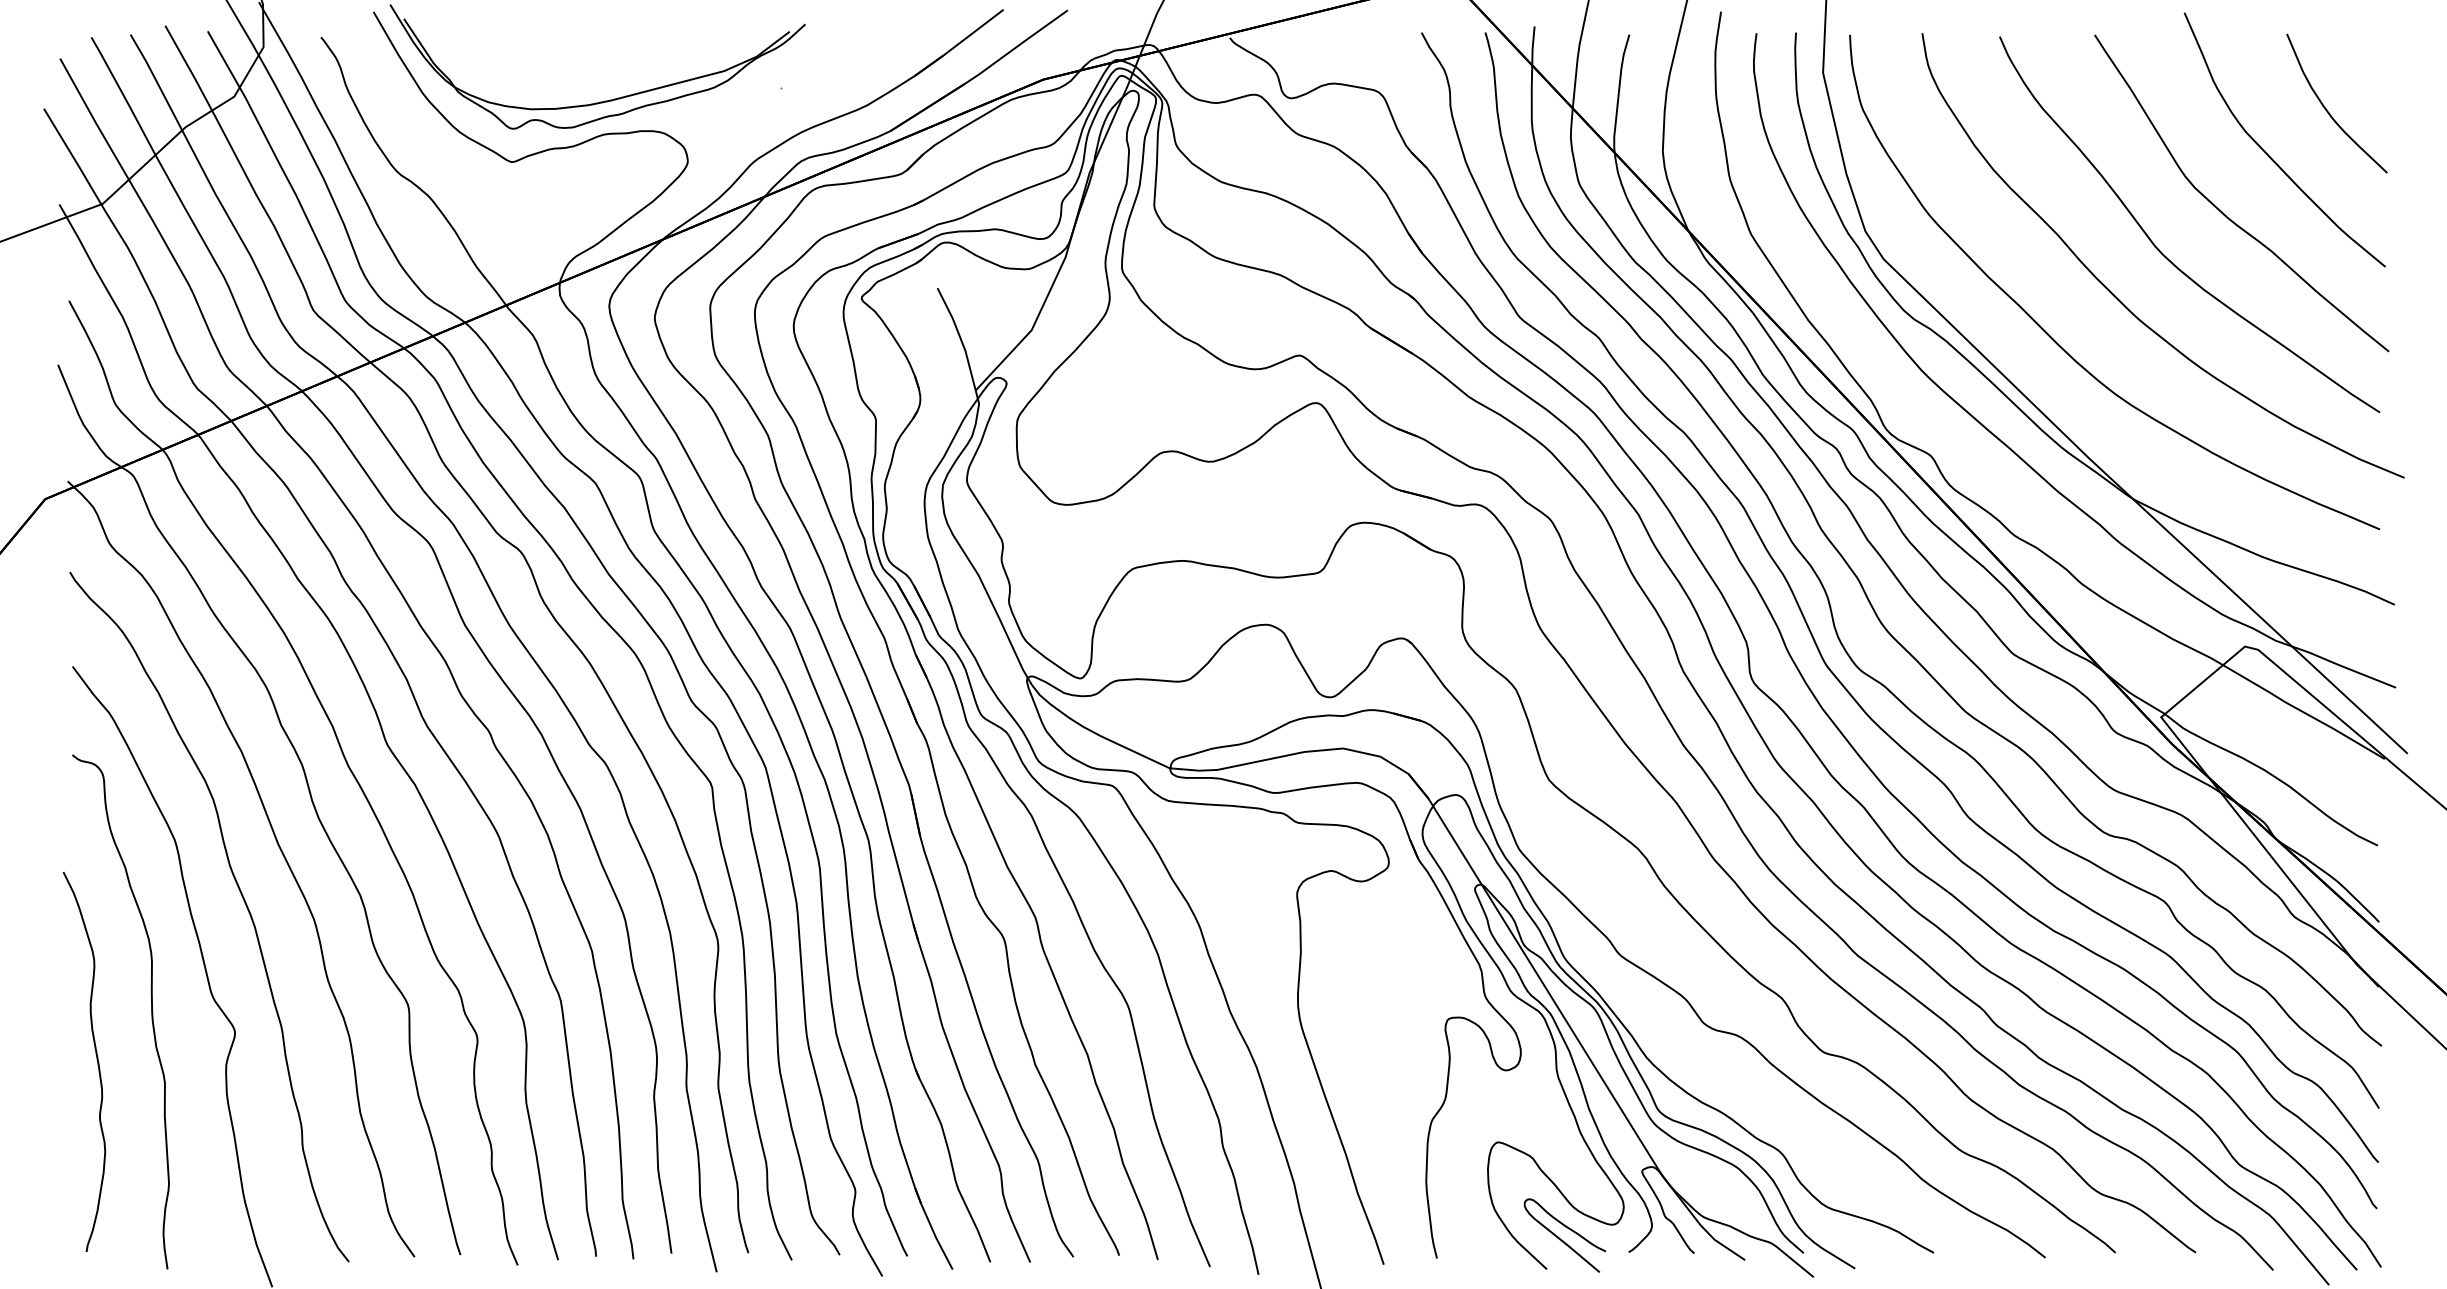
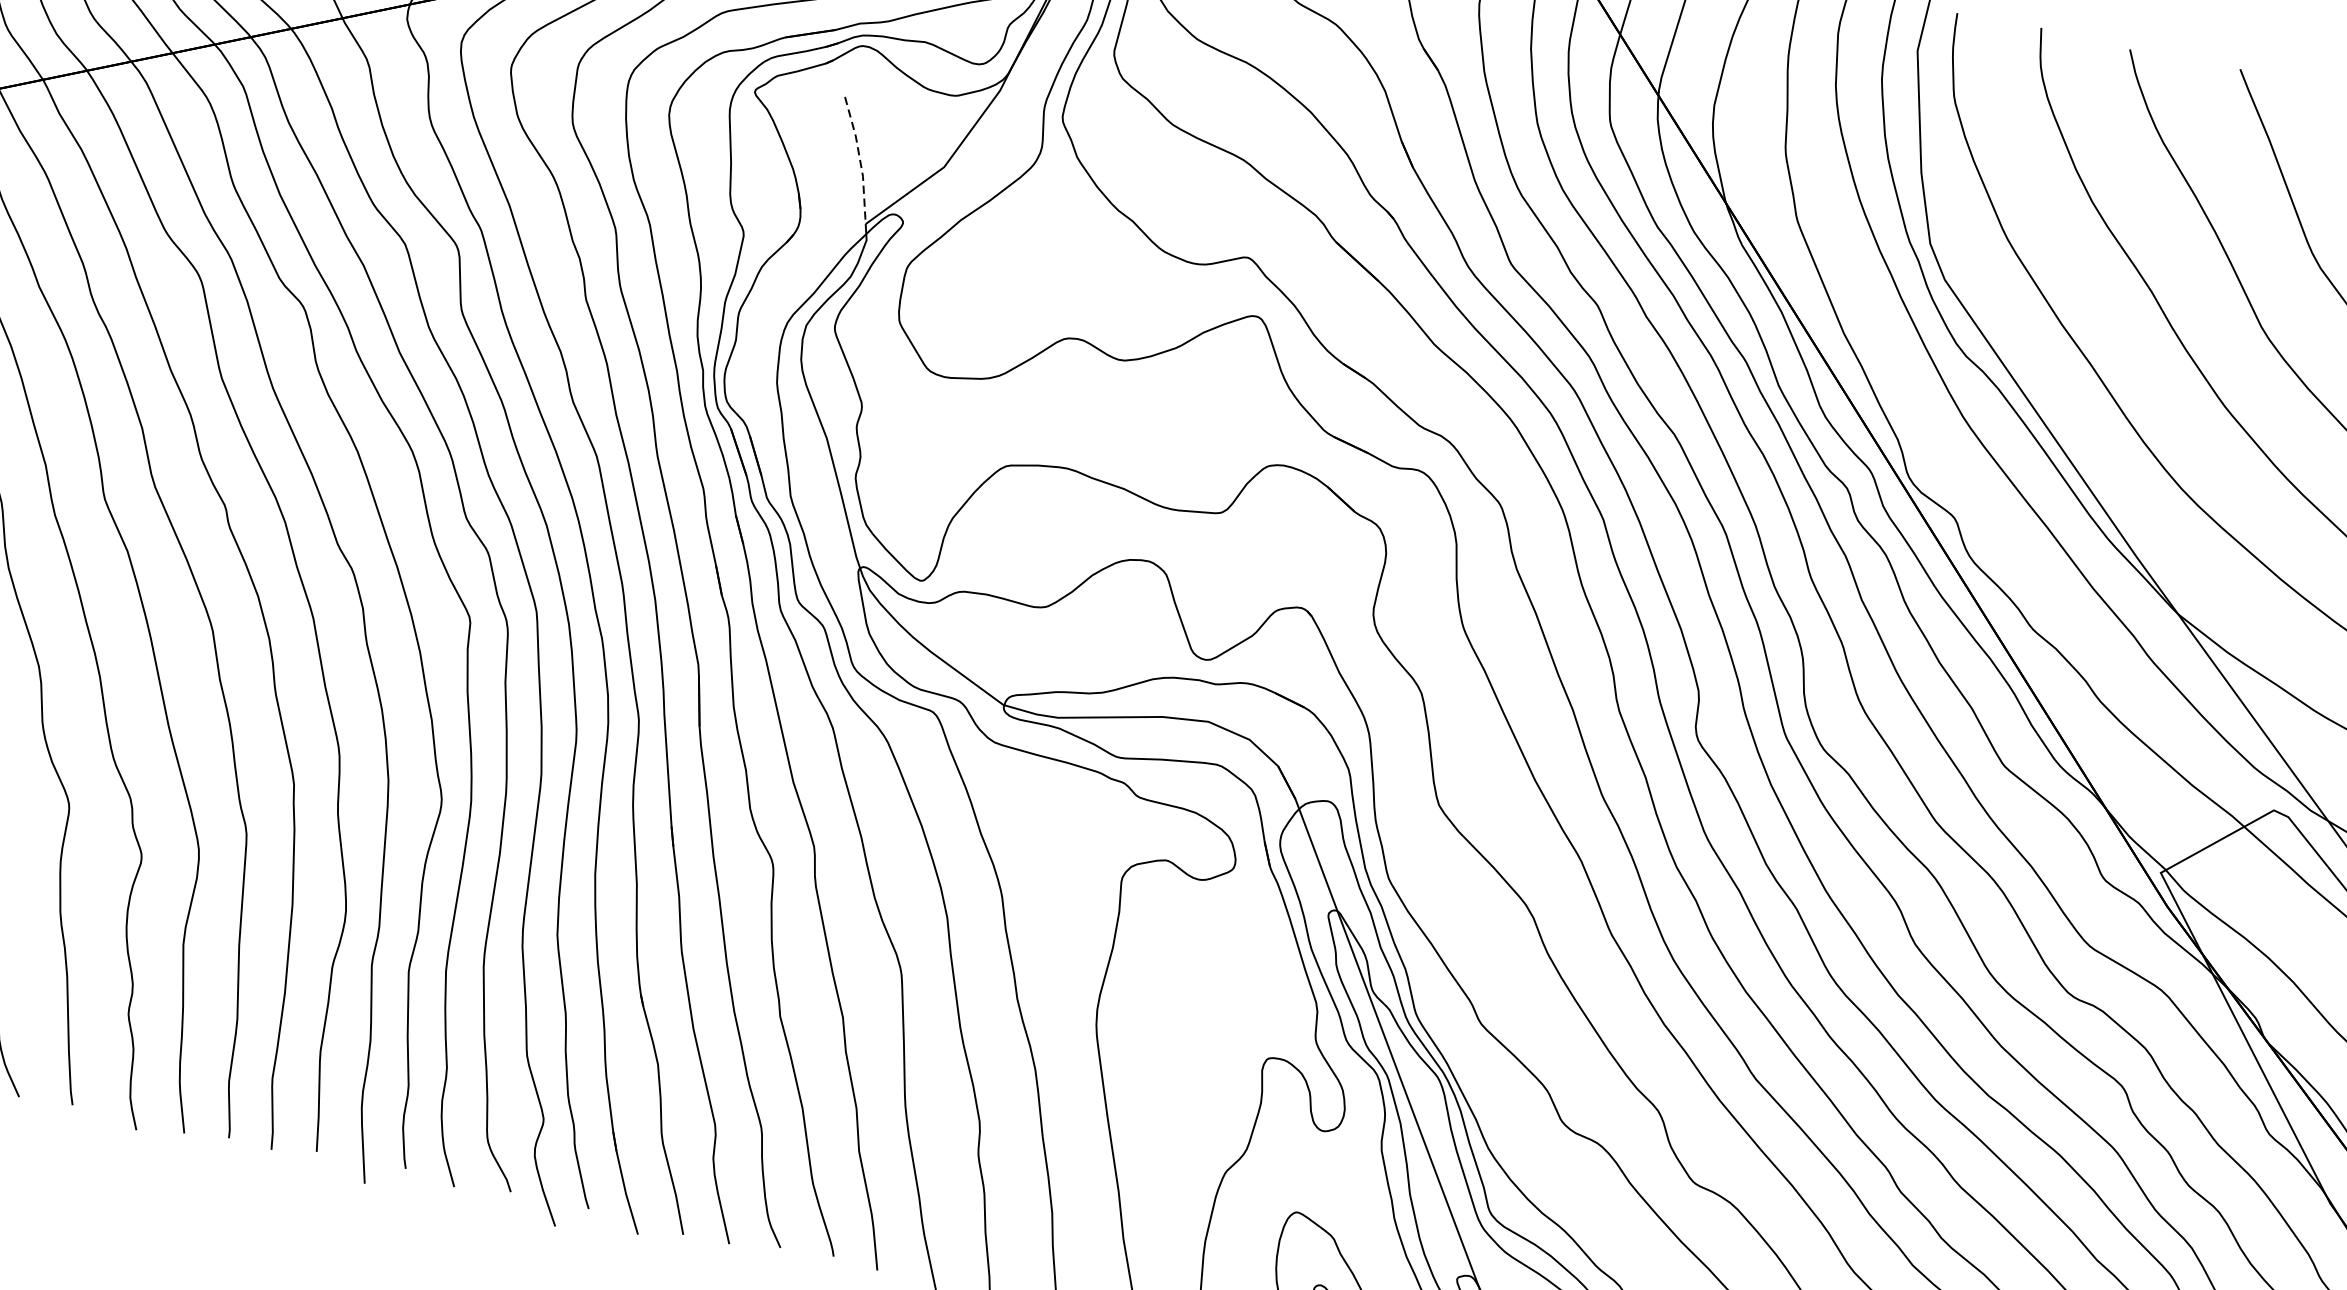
line: (960, 338) -> (860, 160), solid -> dashed

